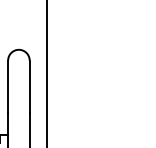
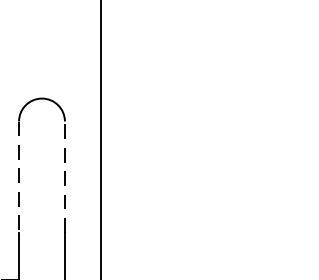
line: (29, 86) -> (64, 176), solid -> dashed
line: (8, 87) -> (19, 178), solid -> dashed

